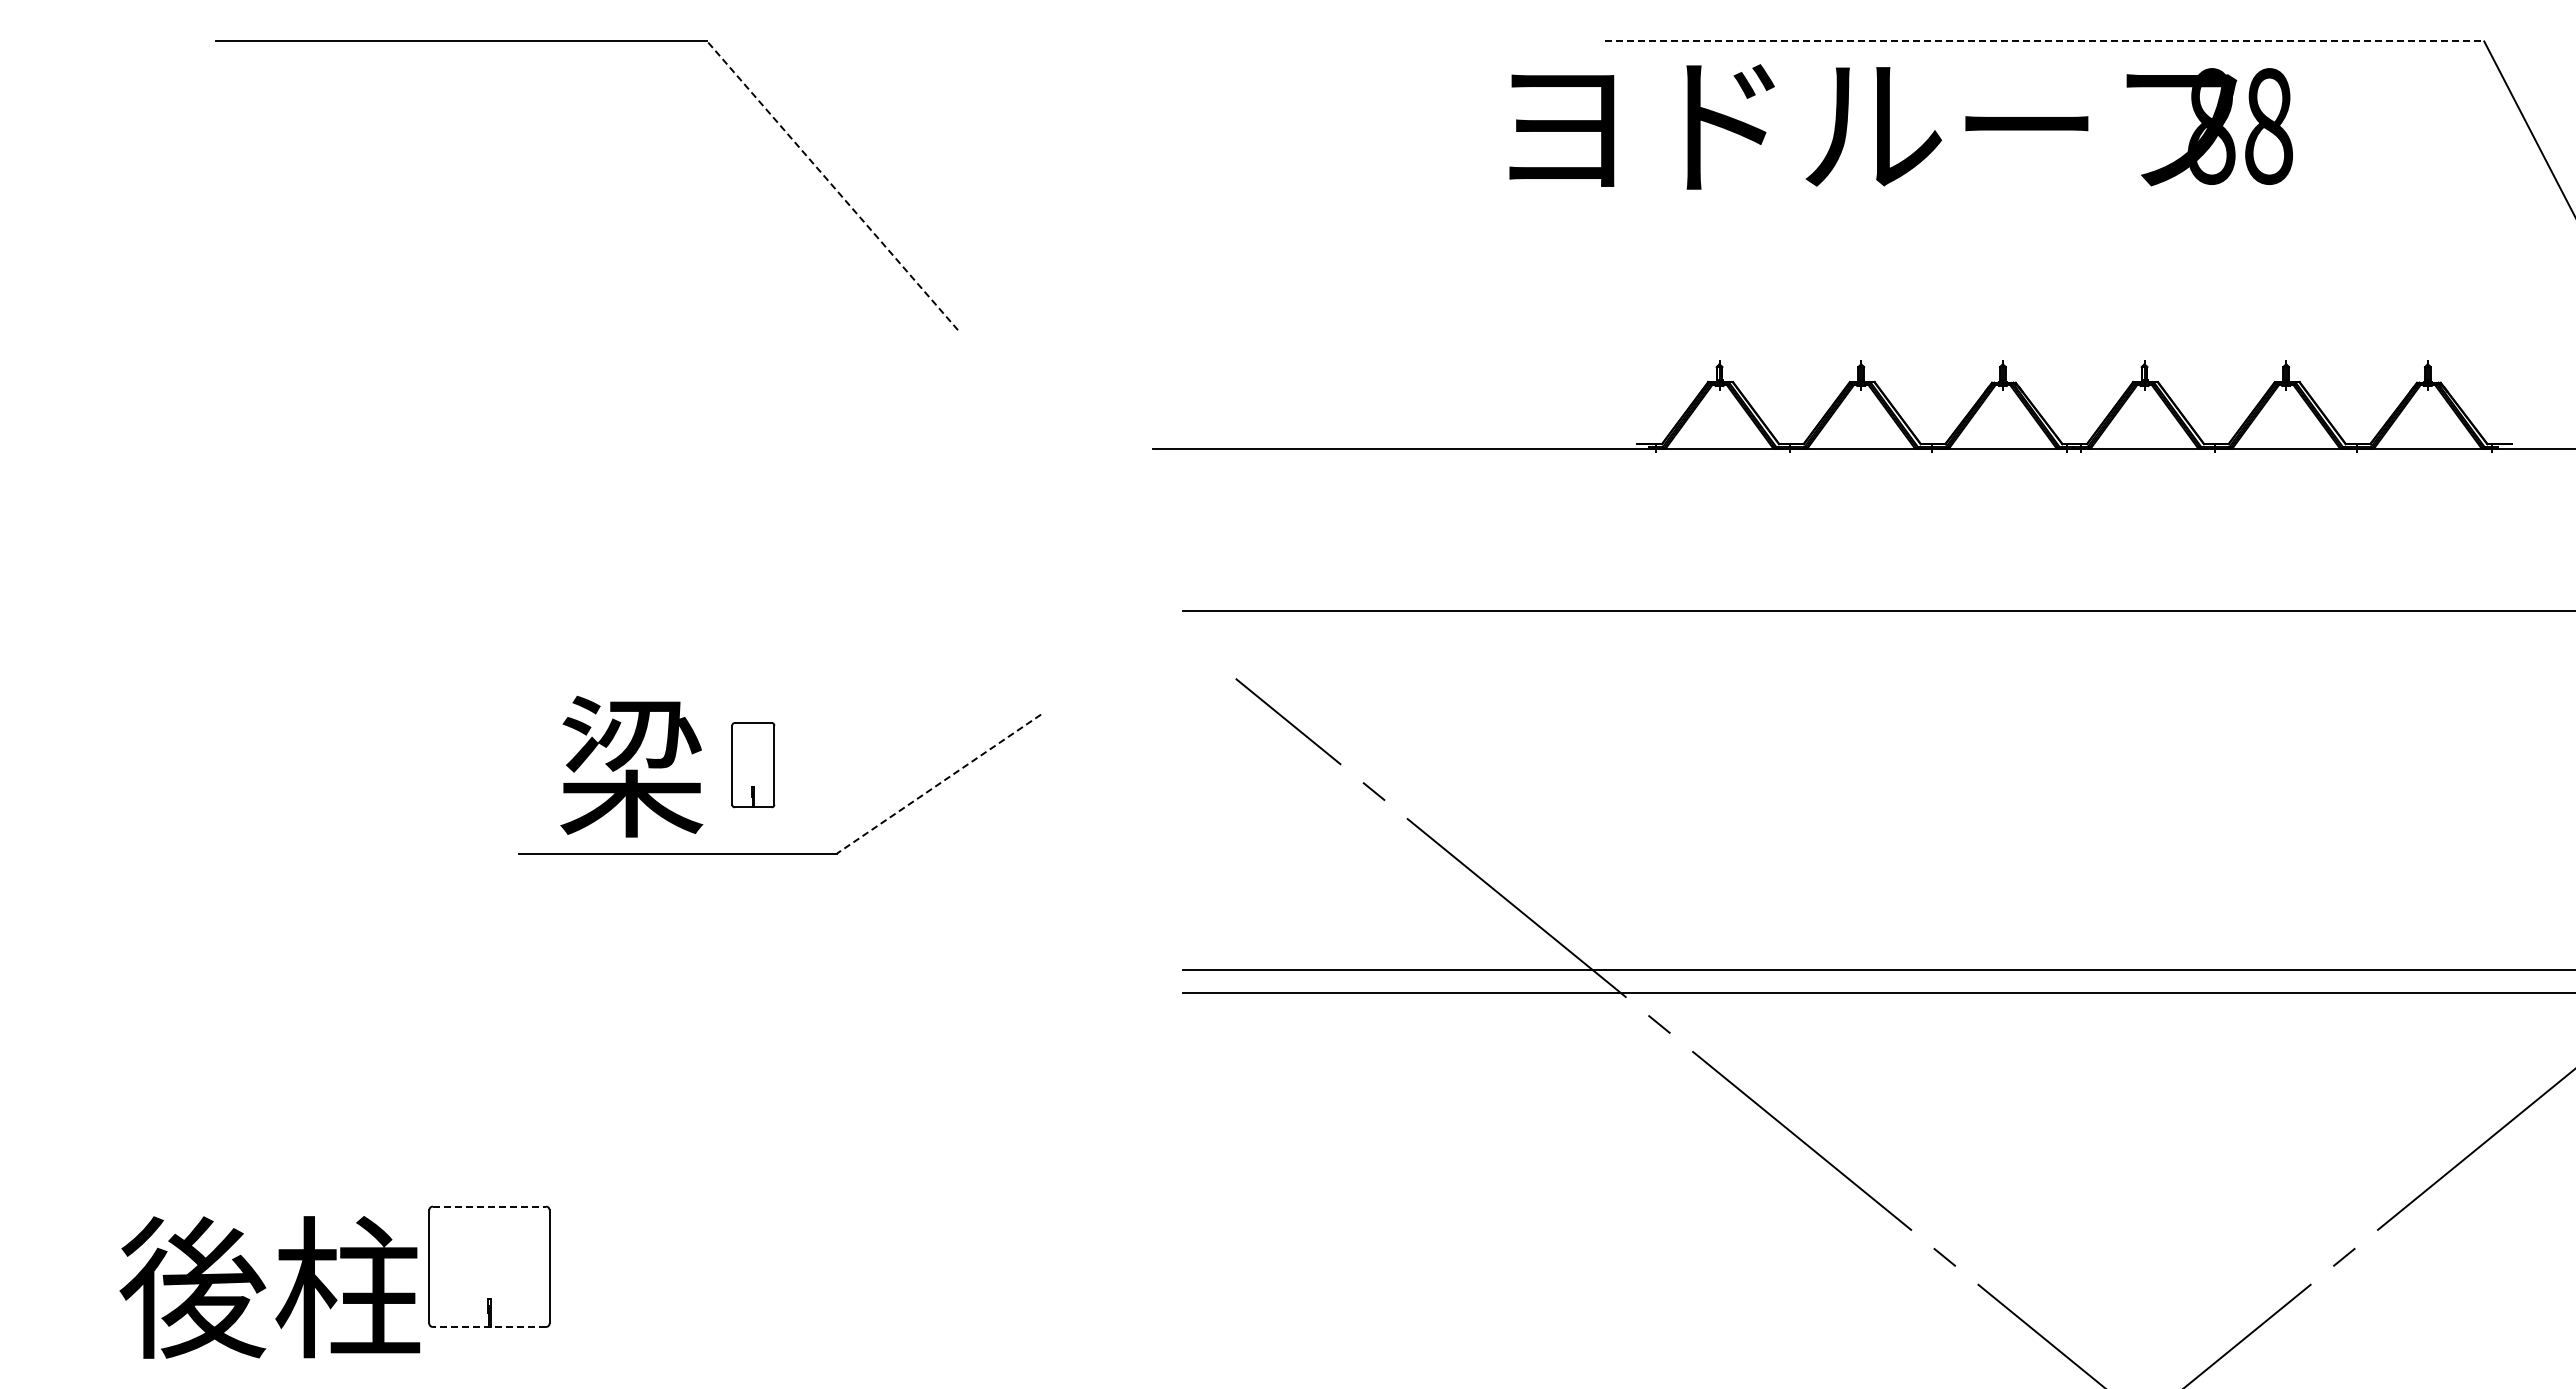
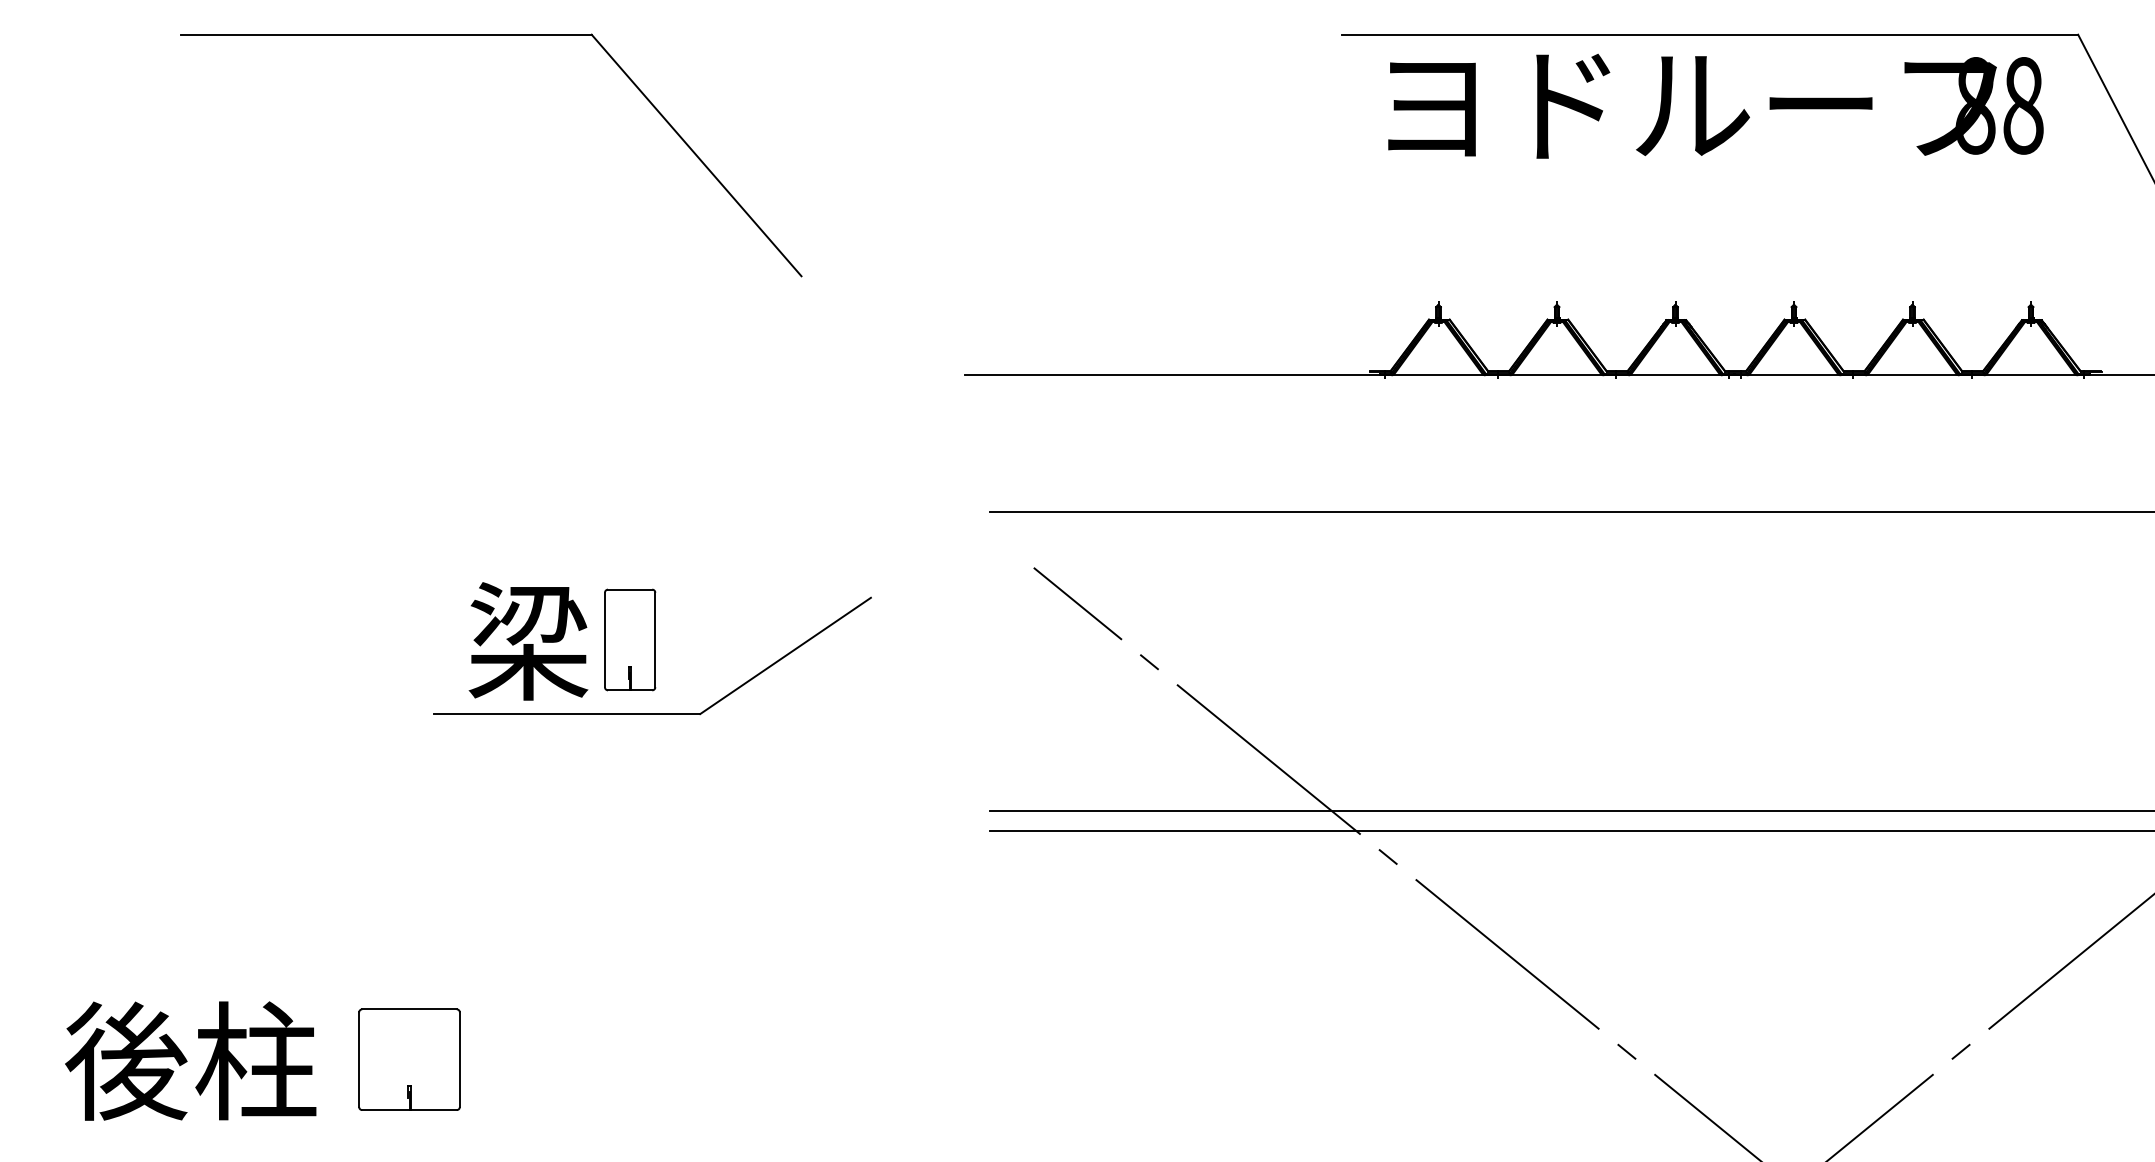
line: (2044, 41) -> (1710, 34), dashed -> solid
text: (1900, 126) -> (1715, 105), moved
line: (832, 185) -> (696, 155), dashed -> solid
part: (753, 765) -> (630, 640), size x1.43
line: (938, 784) -> (785, 656), dashed -> solid
line: (489, 1206) -> (409, 1009), dashed -> solid
text: (269, 1287) -> (190, 1061), moved
line: (489, 1327) -> (409, 1110), dashed -> solid

